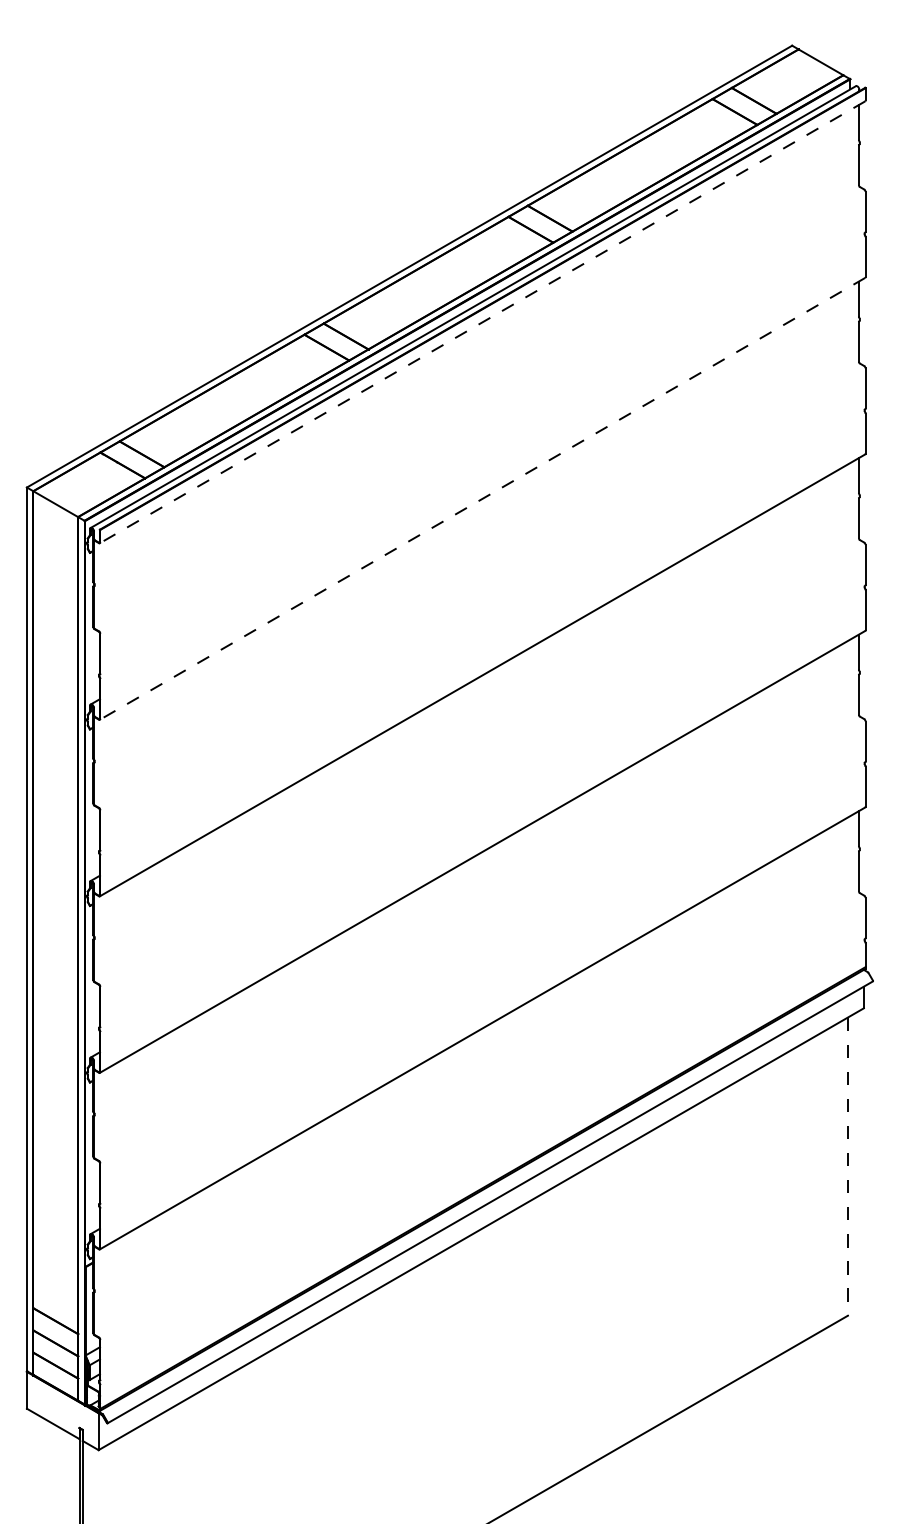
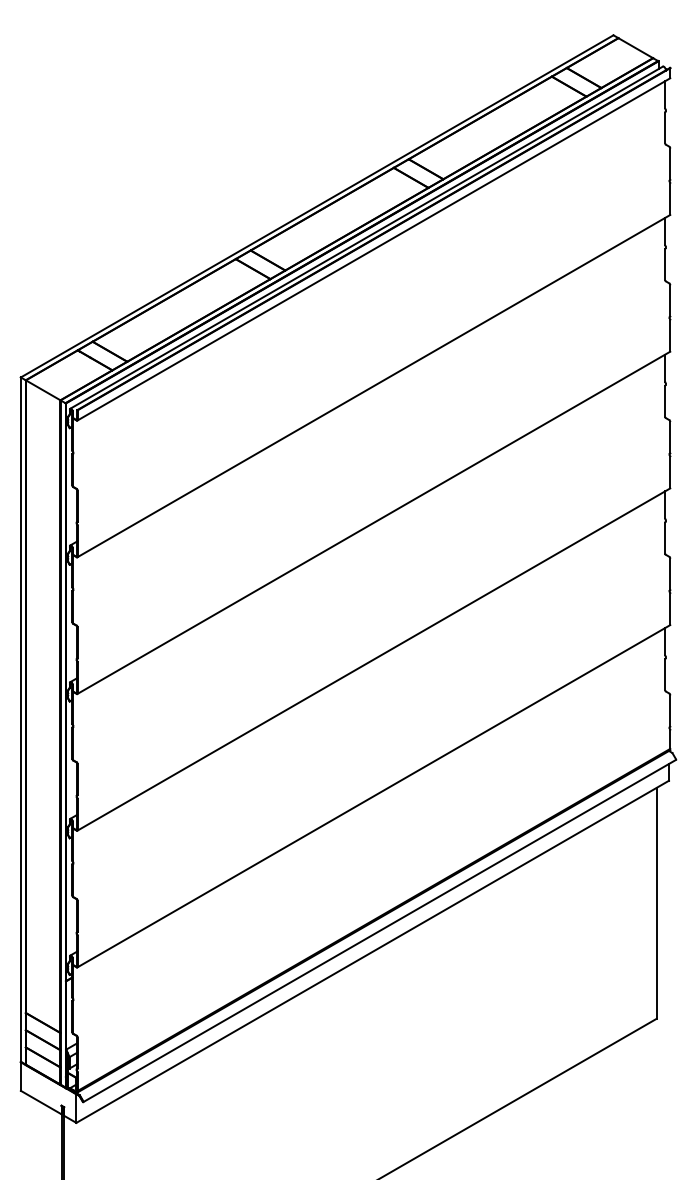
line: (482, 322) -> (373, 249), dashed -> solid
line: (482, 498) -> (373, 385), dashed -> solid
line: (847, 1167) -> (656, 904), dashed -> solid

